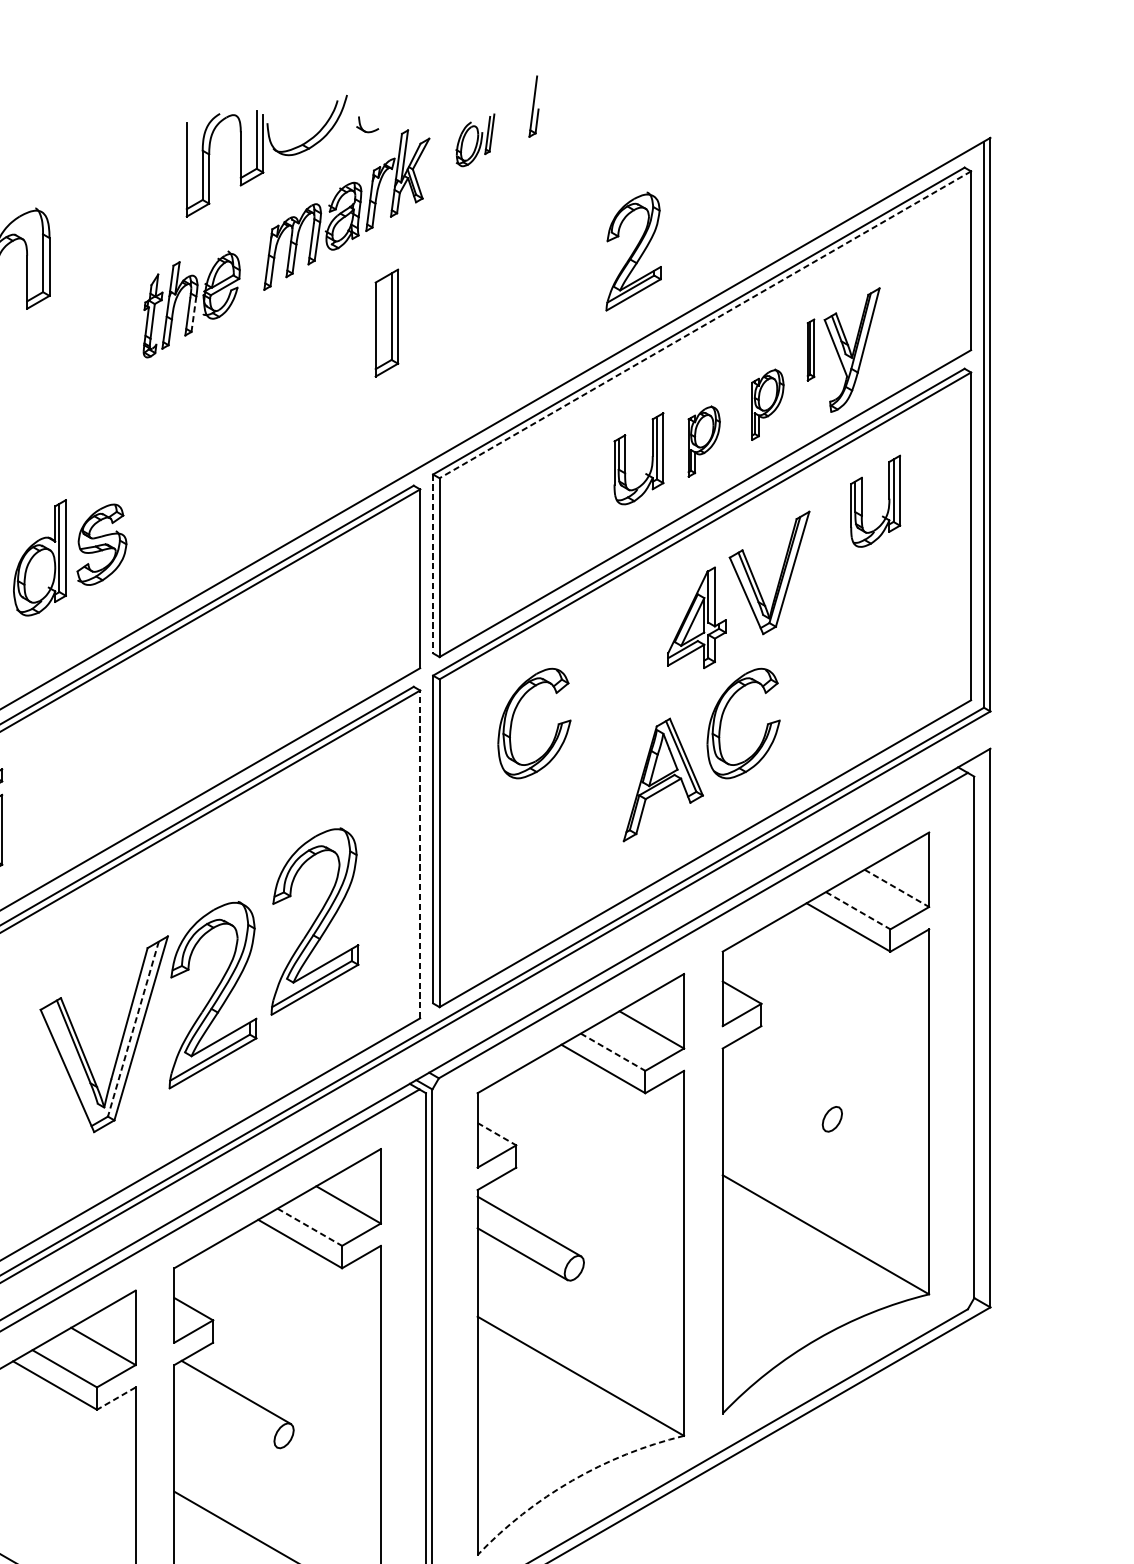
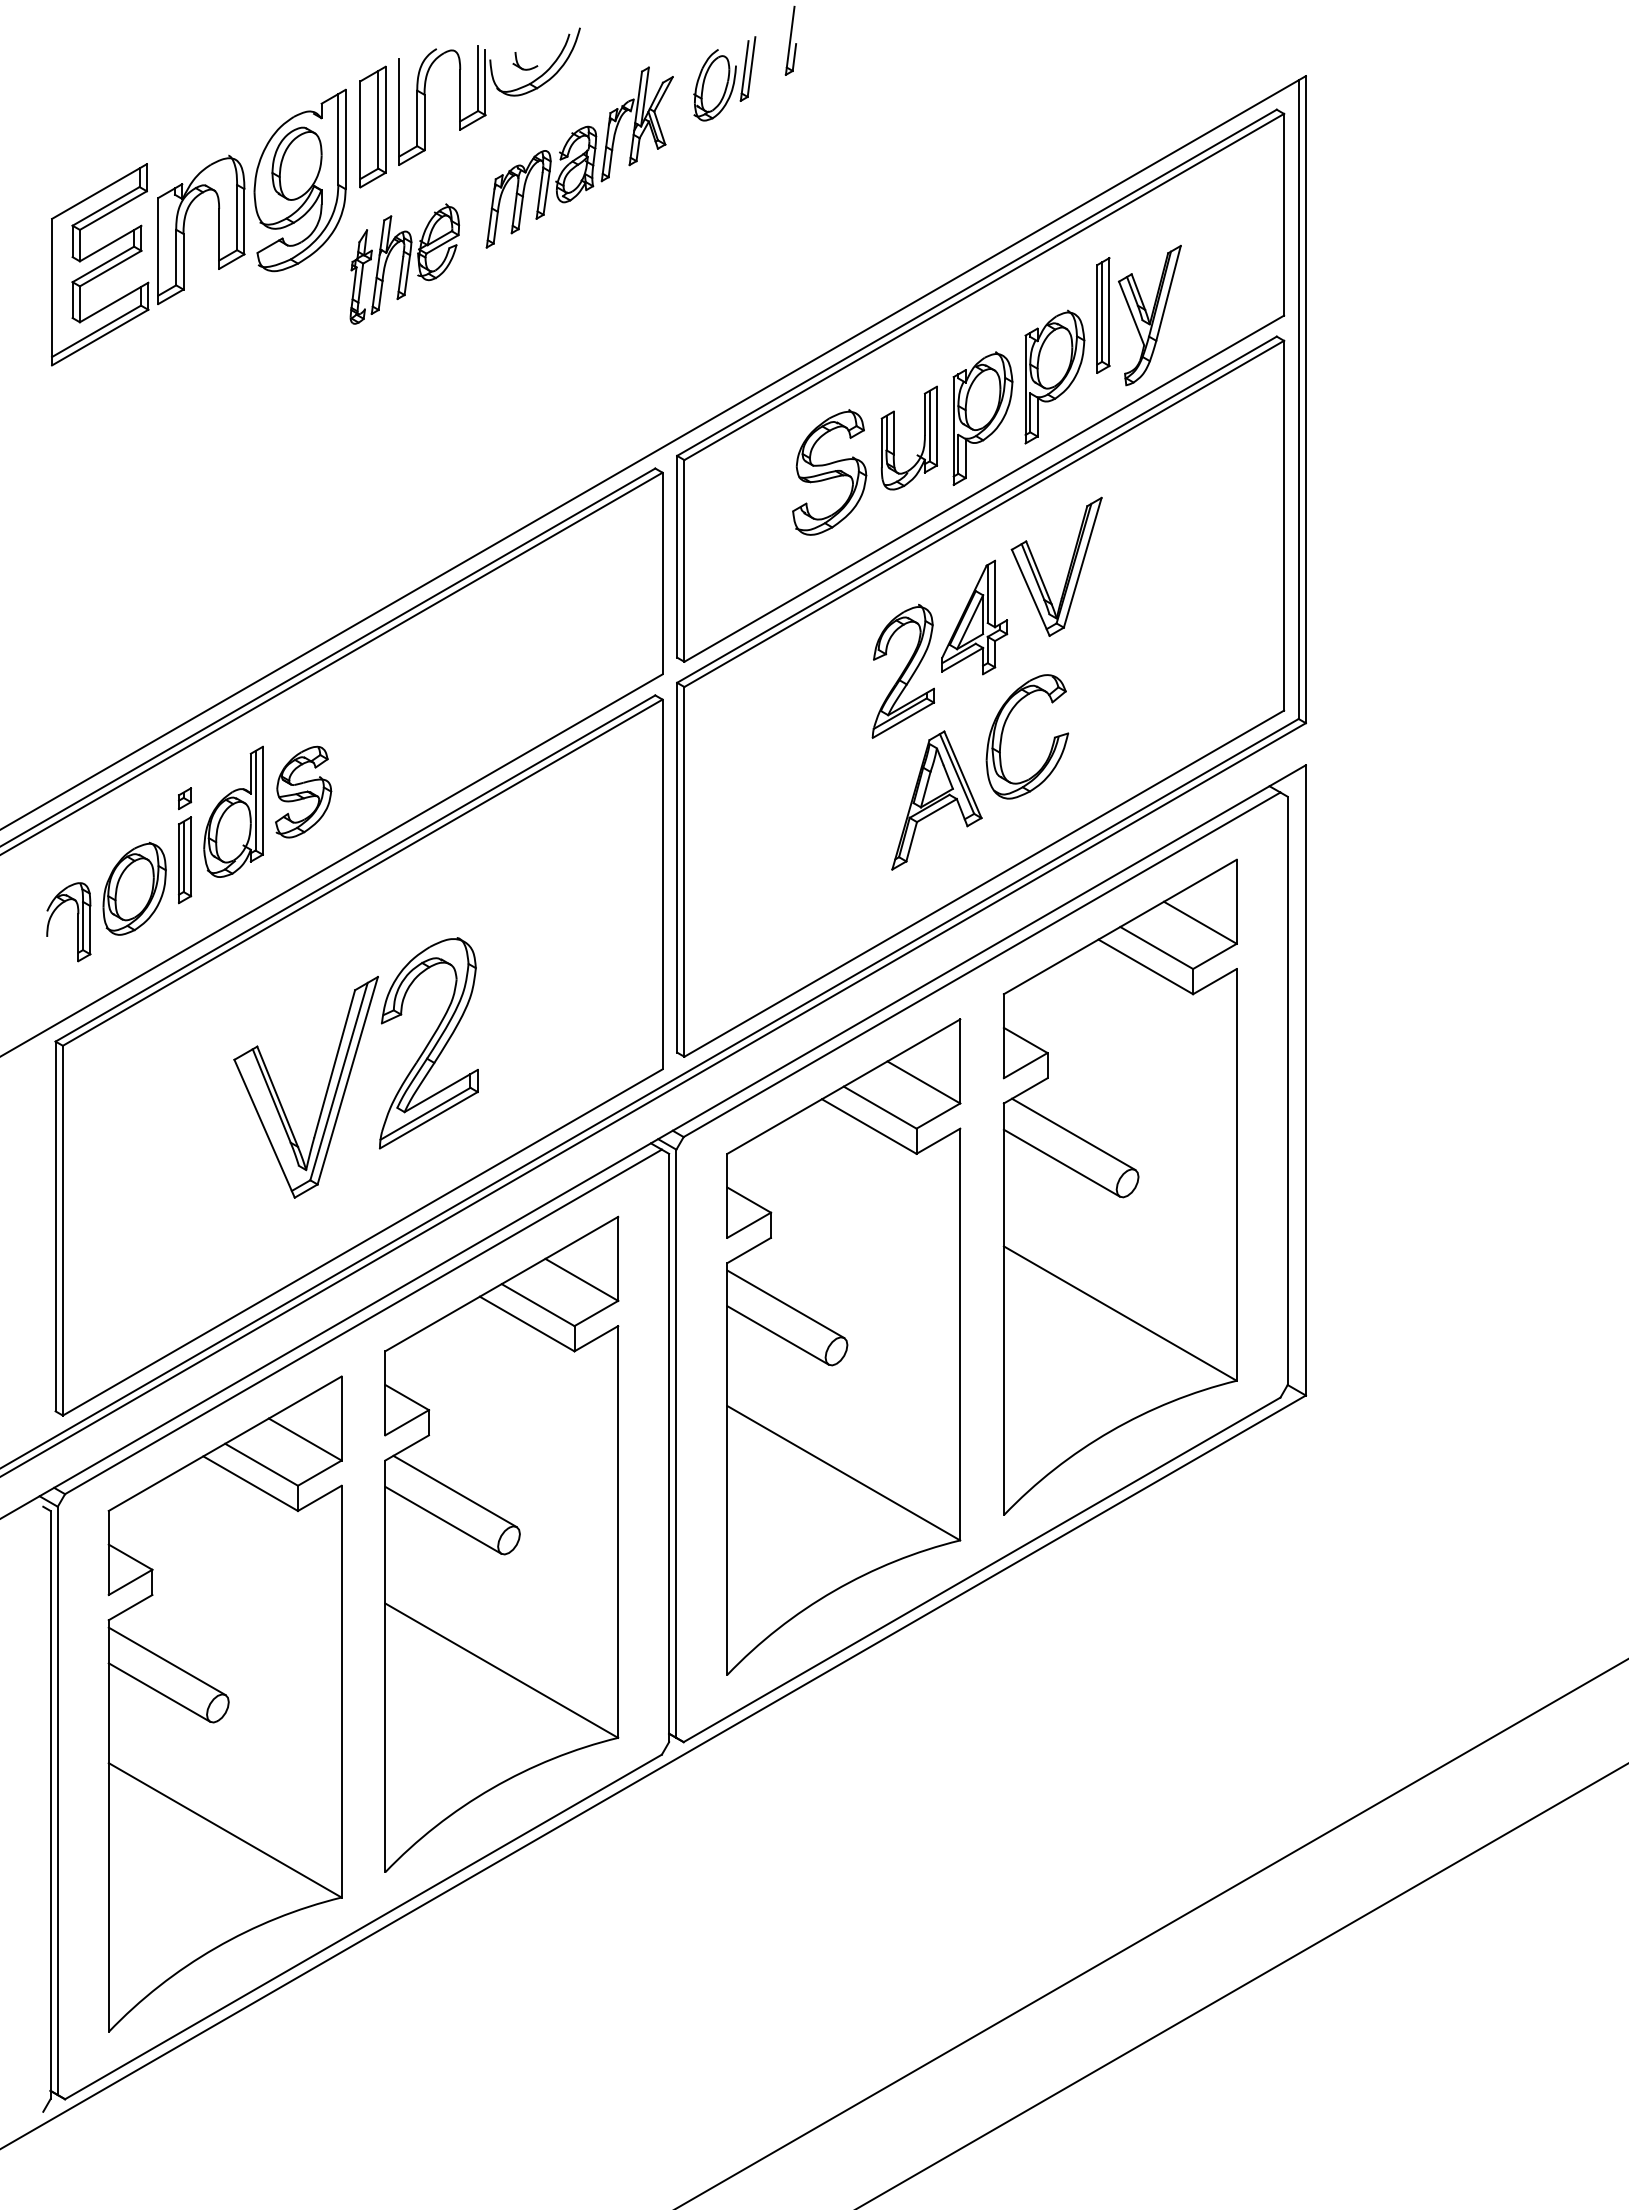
part: (362, 127) -> (519, 64), moved
part: (475, 139) -> (724, 78), size x1.43
part: (98, 230) -> (299, 180), added
part: (633, 250) -> (903, 670), moved
line: (194, 314) -> (407, 275), dashed -> solid
part: (386, 322) -> (372, 126), moved
line: (704, 325) -> (983, 287), dashed -> solid
part: (811, 350) -> (1103, 315), size x1.67
part: (767, 404) -> (1054, 376), size x1.67
part: (703, 441) -> (982, 418), size x1.67
part: (568, 489) -> (829, 472), added
part: (888, 503) -> (1190, 488), removed
part: (101, 544) -> (303, 791), moved
part: (39, 557) -> (233, 811), moved
line: (433, 563) -> (677, 556), dashed -> solid
part: (513, 719) -> (767, 732), removed
line: (420, 854) -> (662, 884), dashed -> solid
line: (897, 889) -> (1200, 923), dashed -> solid
line: (858, 911) -> (1157, 948), dashed -> solid
part: (314, 921) -> (543, 960), removed
line: (133, 1029) -> (339, 1081), dashed -> solid
line: (613, 1052) -> (880, 1107), dashed -> solid
line: (784, 1075) -> (1073, 1133), added
line: (773, 1100) -> (1061, 1162), added
line: (497, 1134) -> (749, 1200), dashed -> solid
line: (310, 1227) -> (538, 1305), dashed -> solid
line: (116, 1398) -> (319, 1498), dashed -> solid
line: (226, 1417) -> (443, 1519), added
arc: (572, 1480) -> (834, 1590), dashed -> solid

